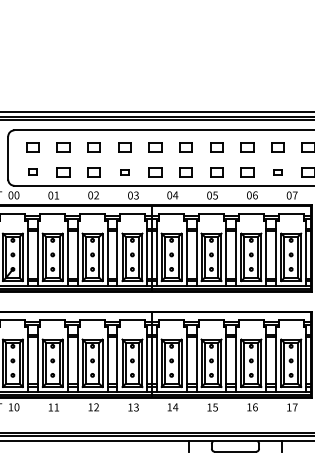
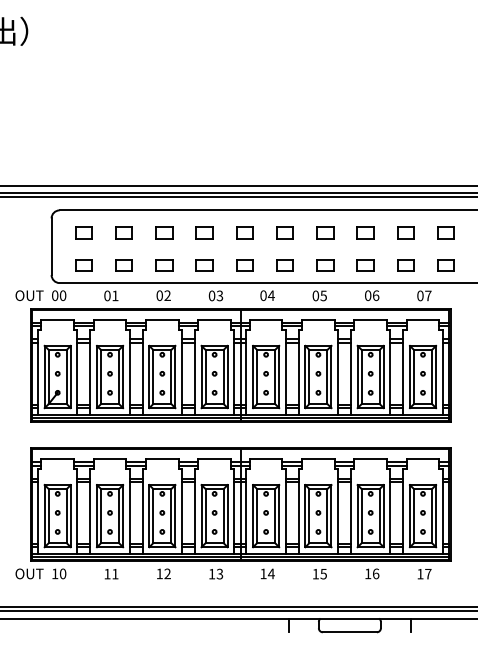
part: (32, 172) -> (83, 265), size x1.43
part: (124, 172) -> (204, 265), size x1.67
part: (277, 172) -> (405, 265), size x1.67

